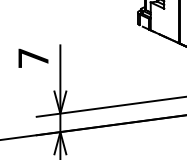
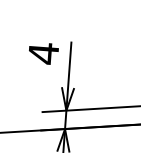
text: (33, 58) -> (43, 53), 7 -> 4

